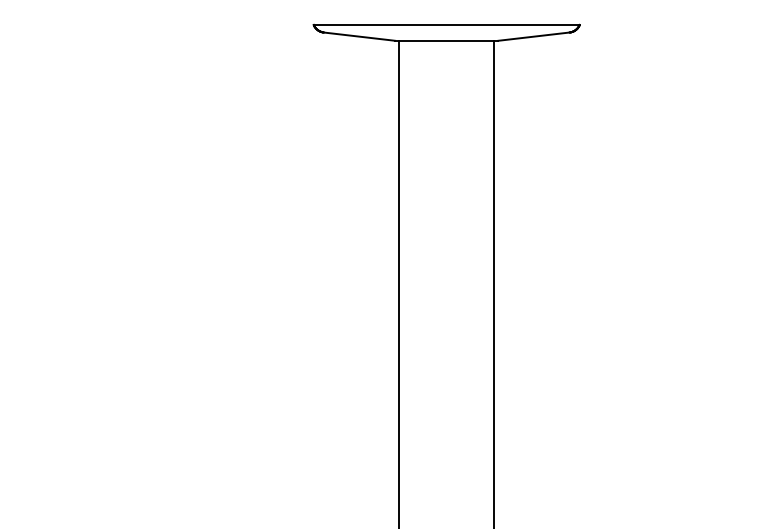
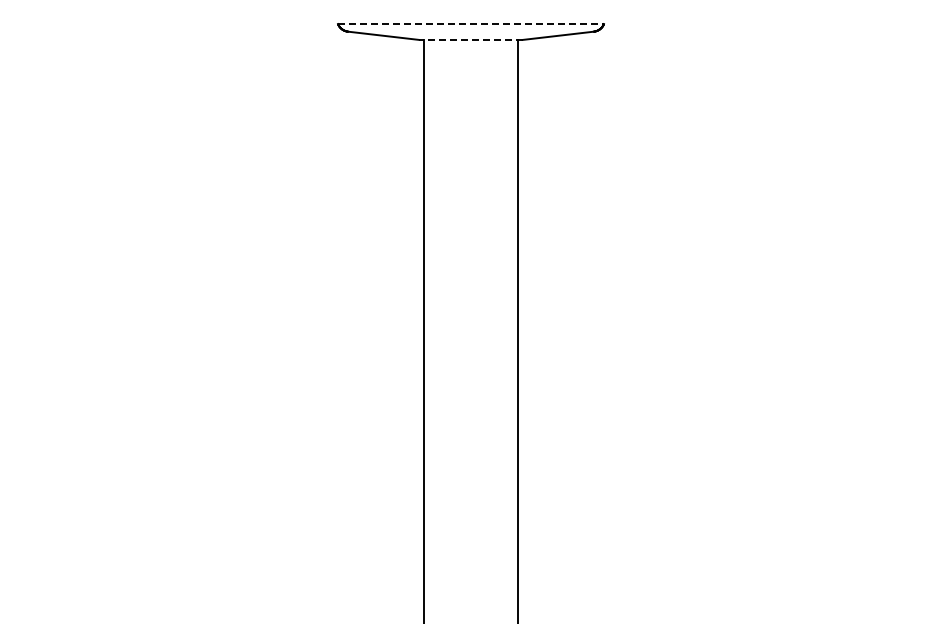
line: (447, 25) -> (471, 24), solid -> dashed
line: (446, 40) -> (470, 39), solid -> dashed

